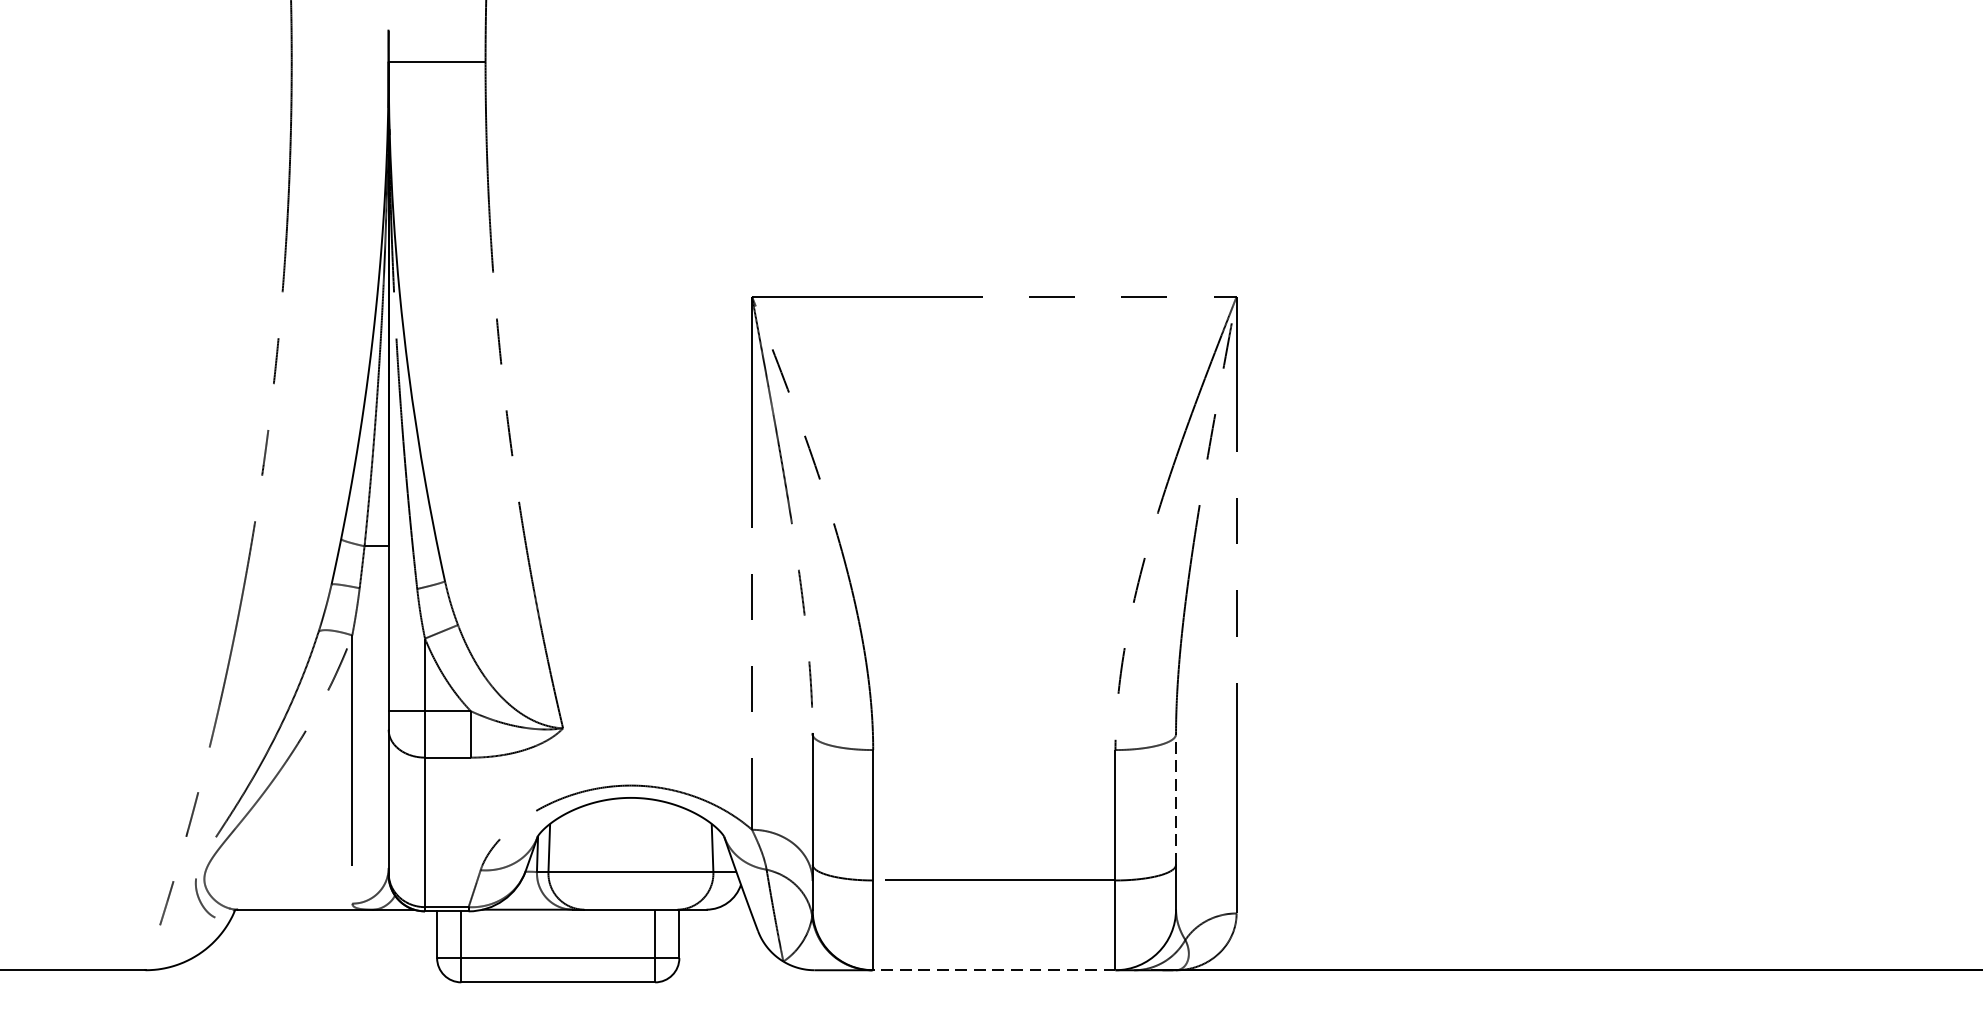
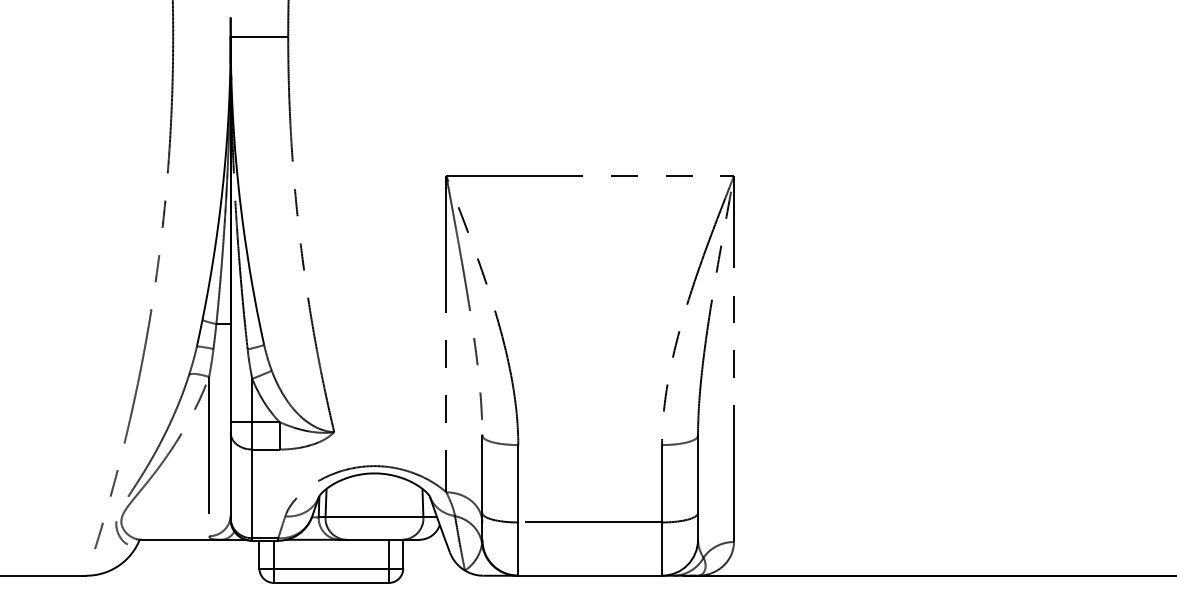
line: (1176, 799) -> (698, 474), dashed -> solid
line: (994, 969) -> (590, 575), dashed -> solid

